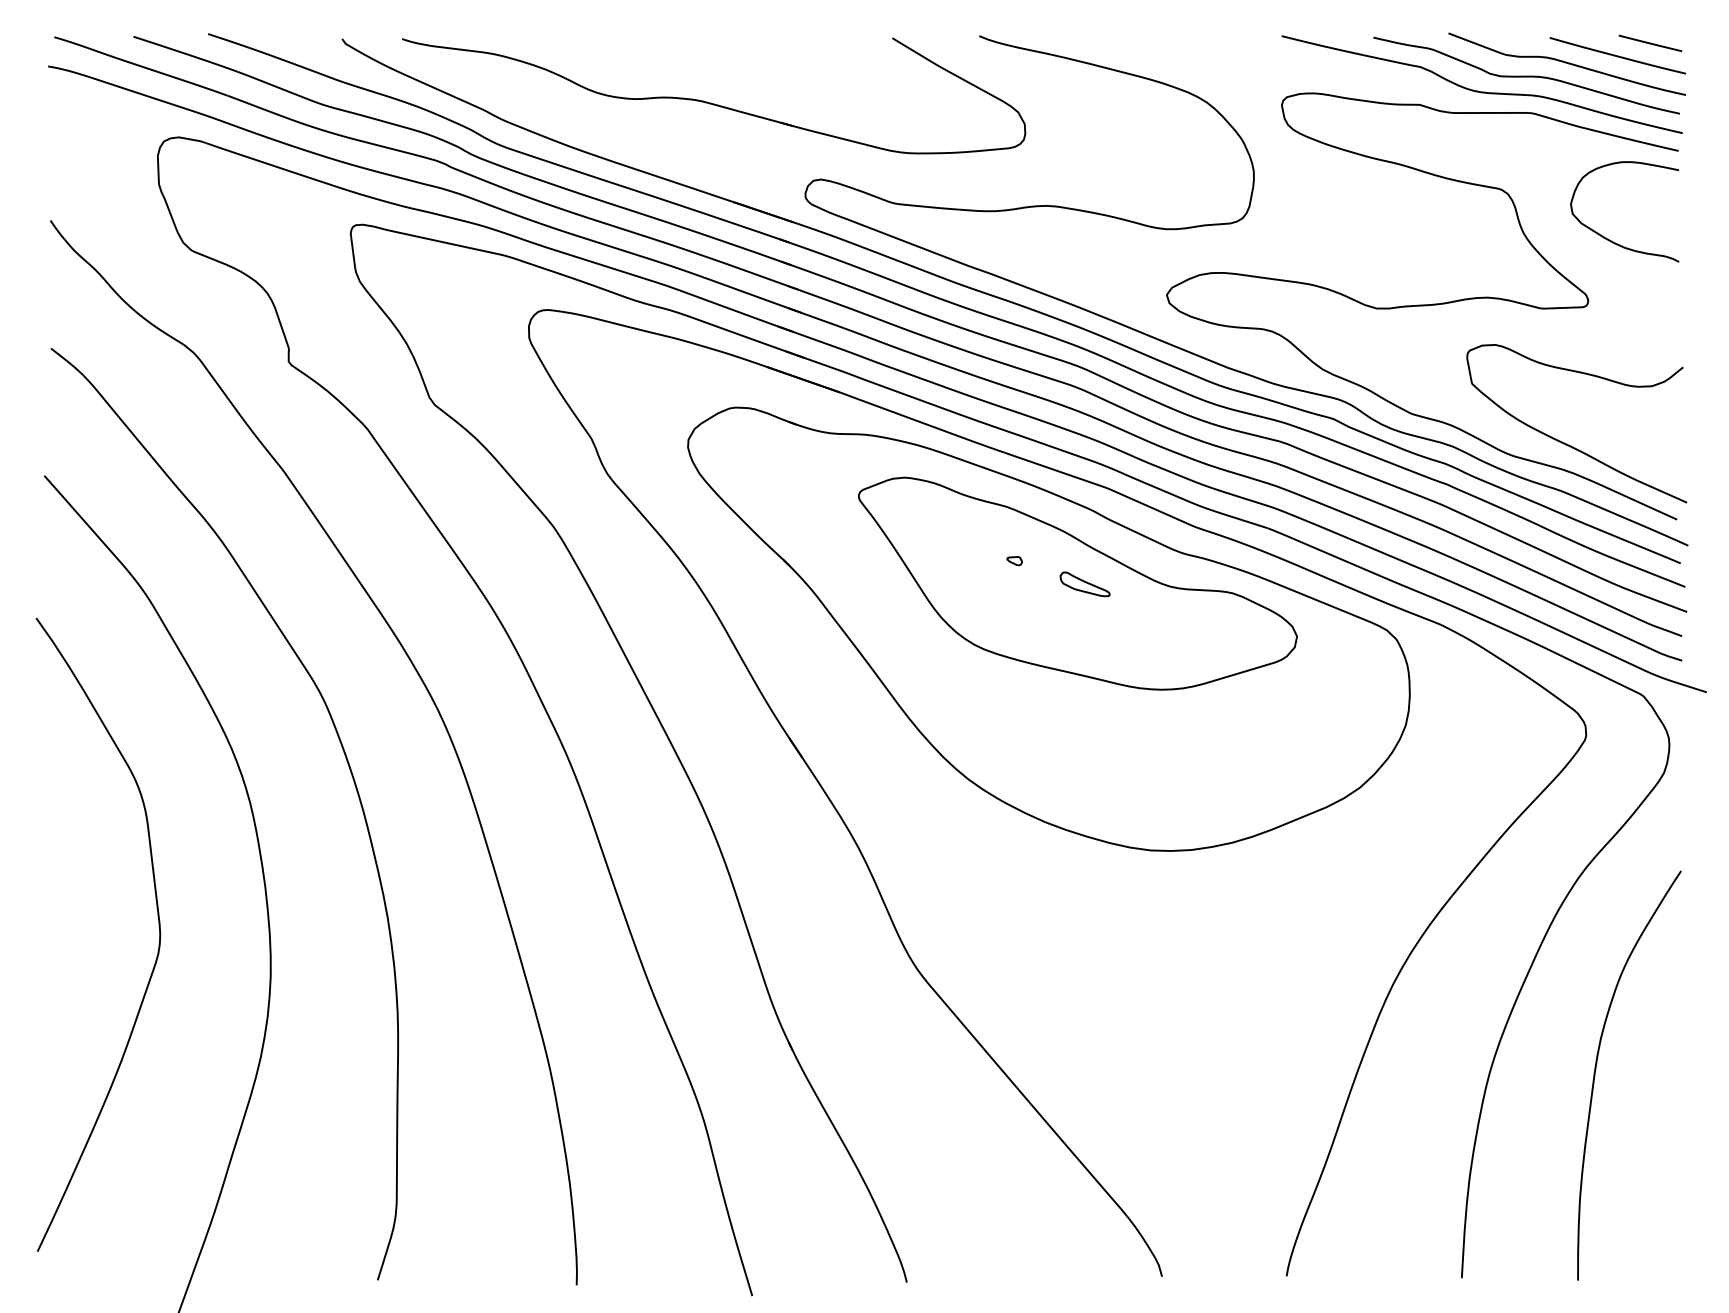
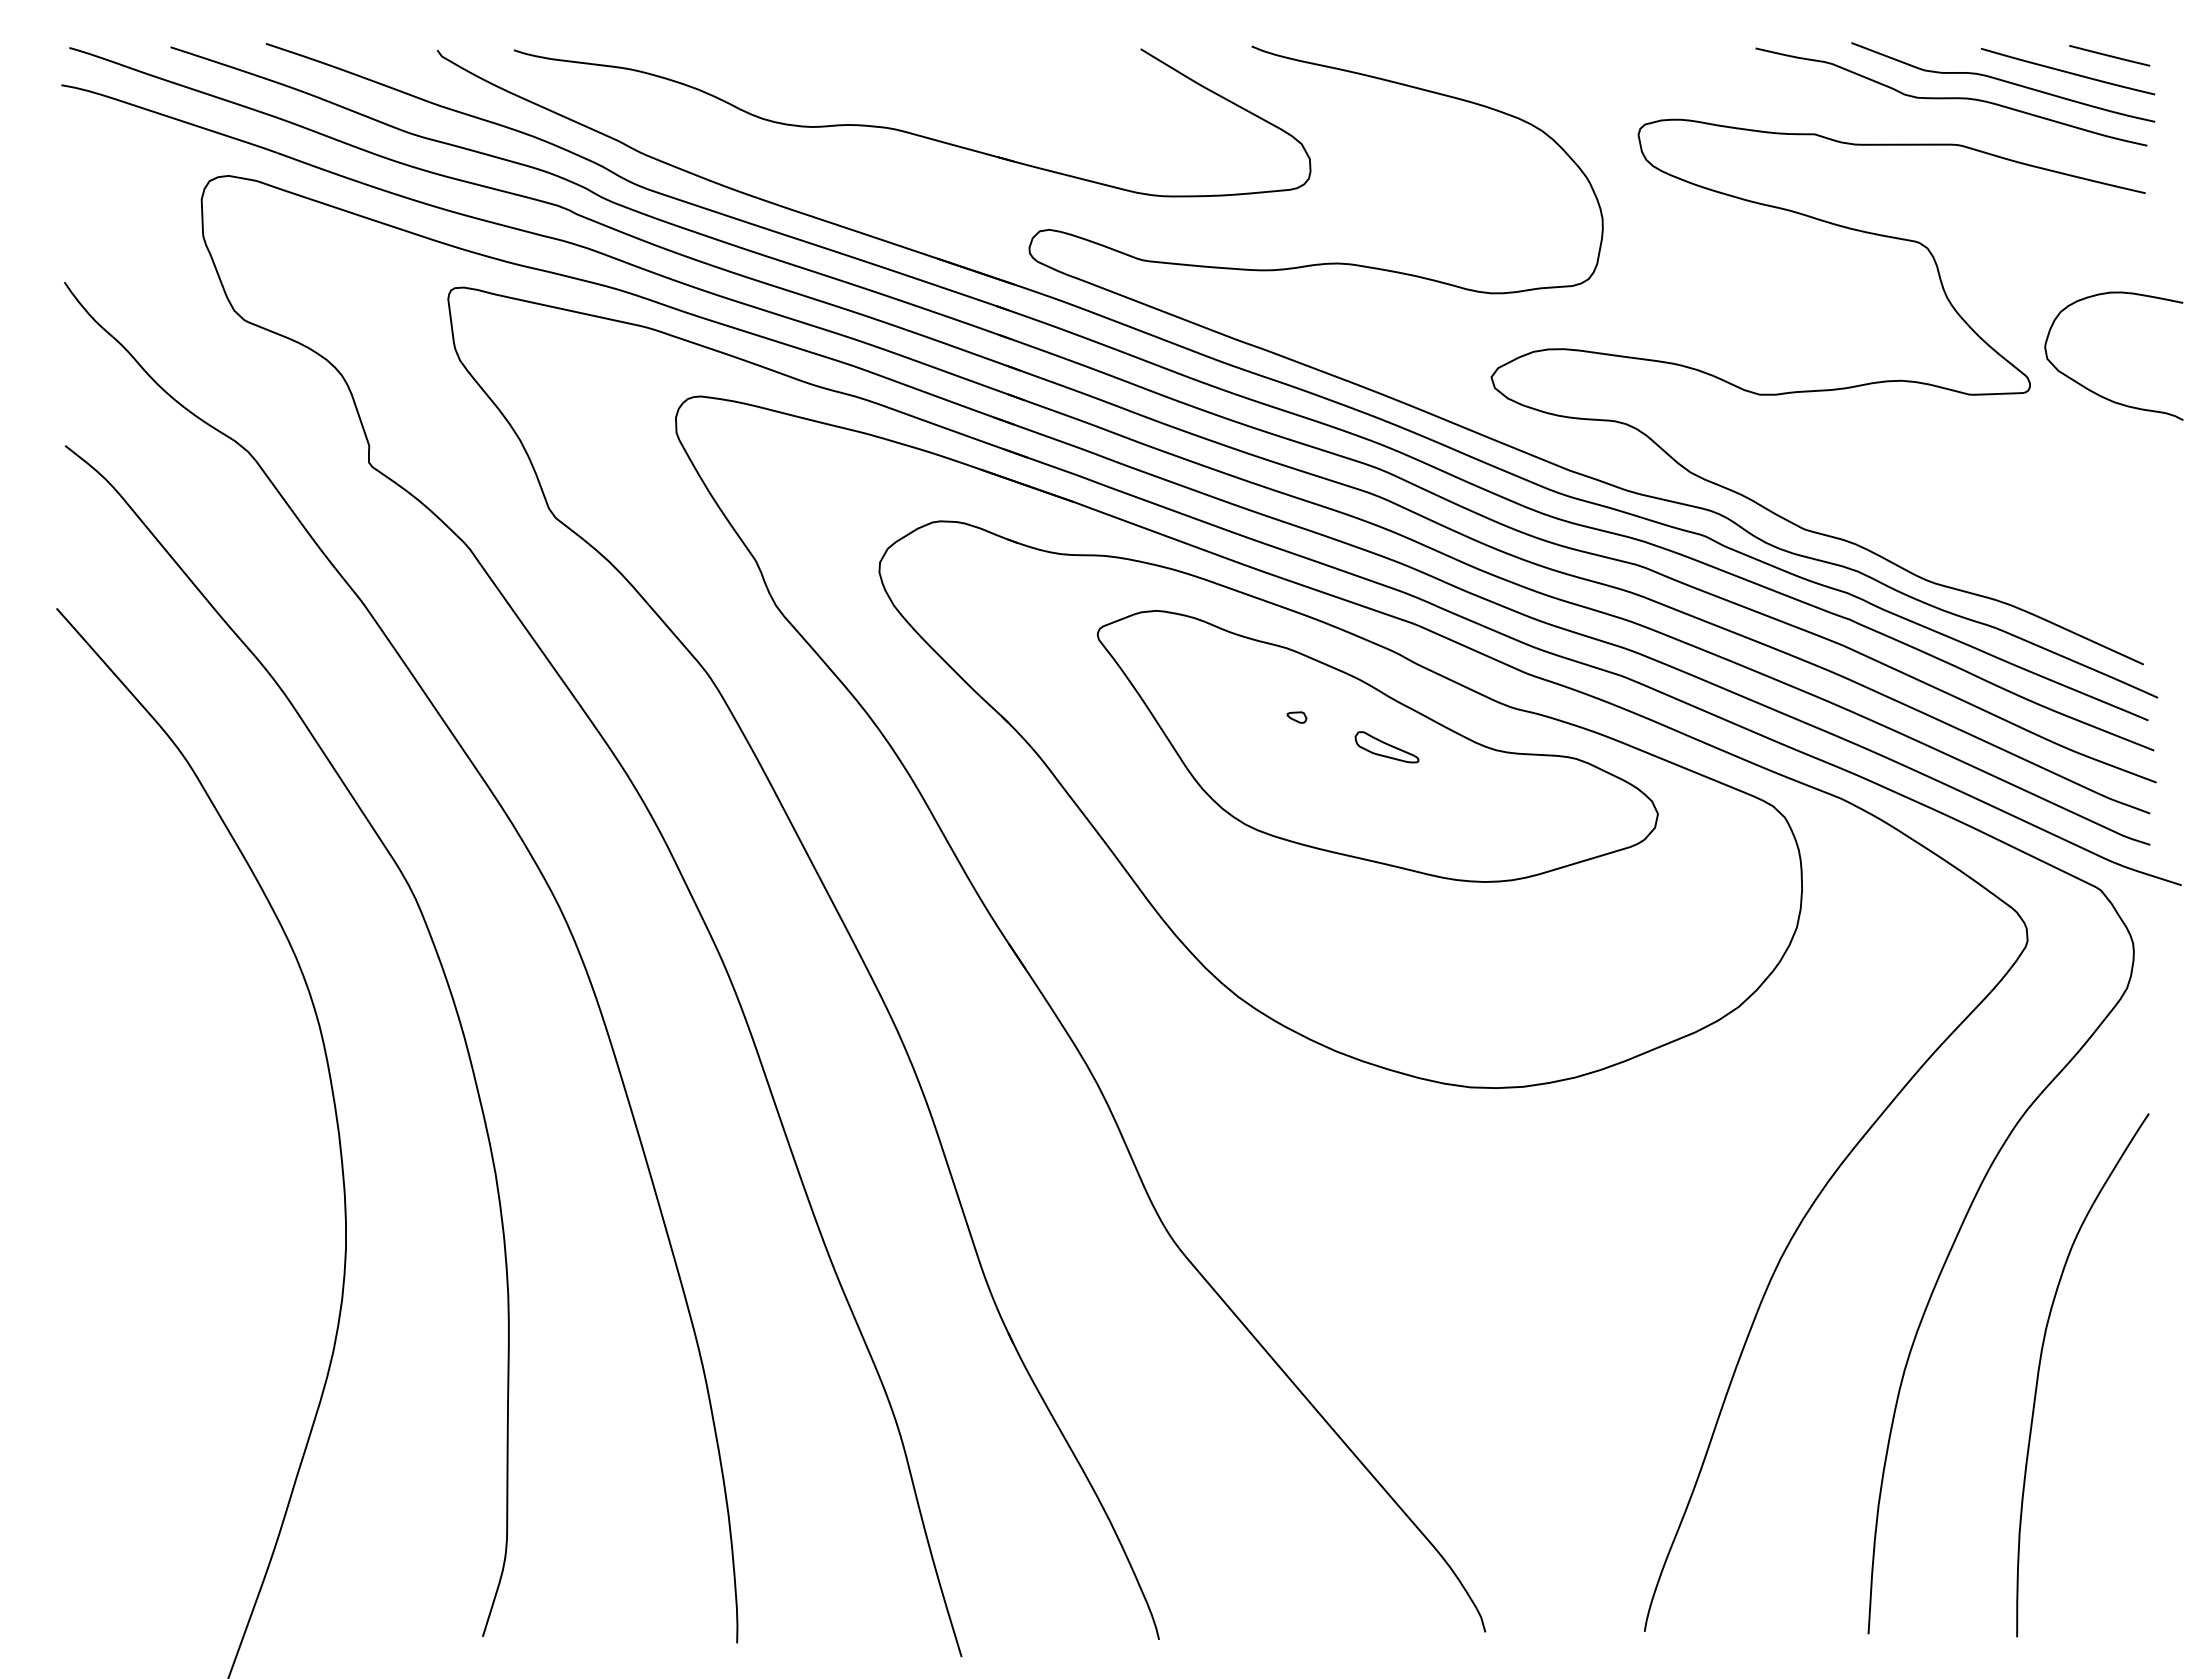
curve: (1478, 90) -> (1890, 116), removed
curve: (1609, 239) -> (2094, 391), moved
curve: (1566, 443) -> (2002, 567), removed
curve: (159, 934) -> (203, 1195), removed

